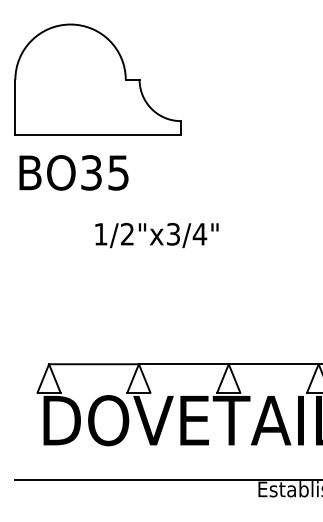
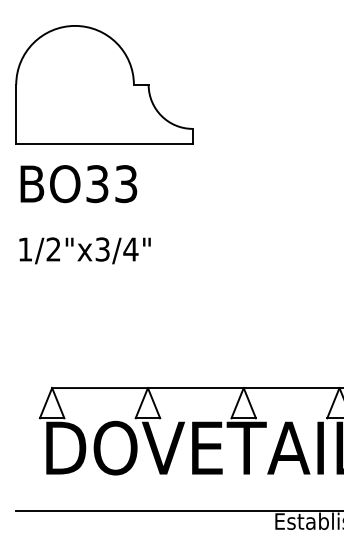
text: (118, 172) -> (126, 183), BO35 -> BO33
text: (156, 235) -> (84, 250), moved

